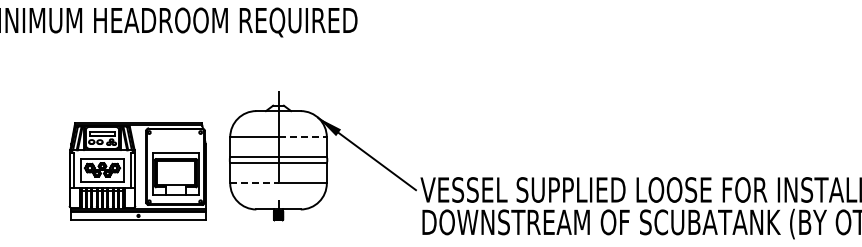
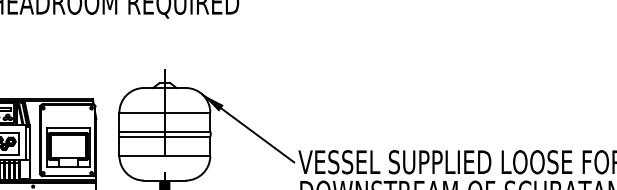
line: (303, 137) -> (188, 112), dashed -> solid
line: (254, 183) -> (142, 156), dashed -> solid

